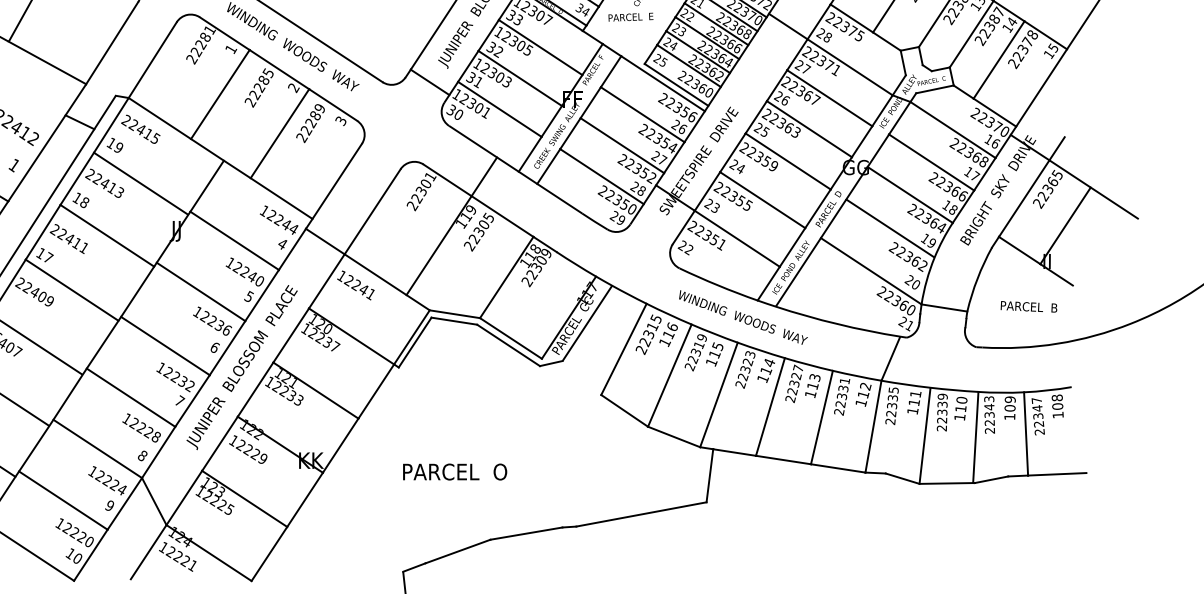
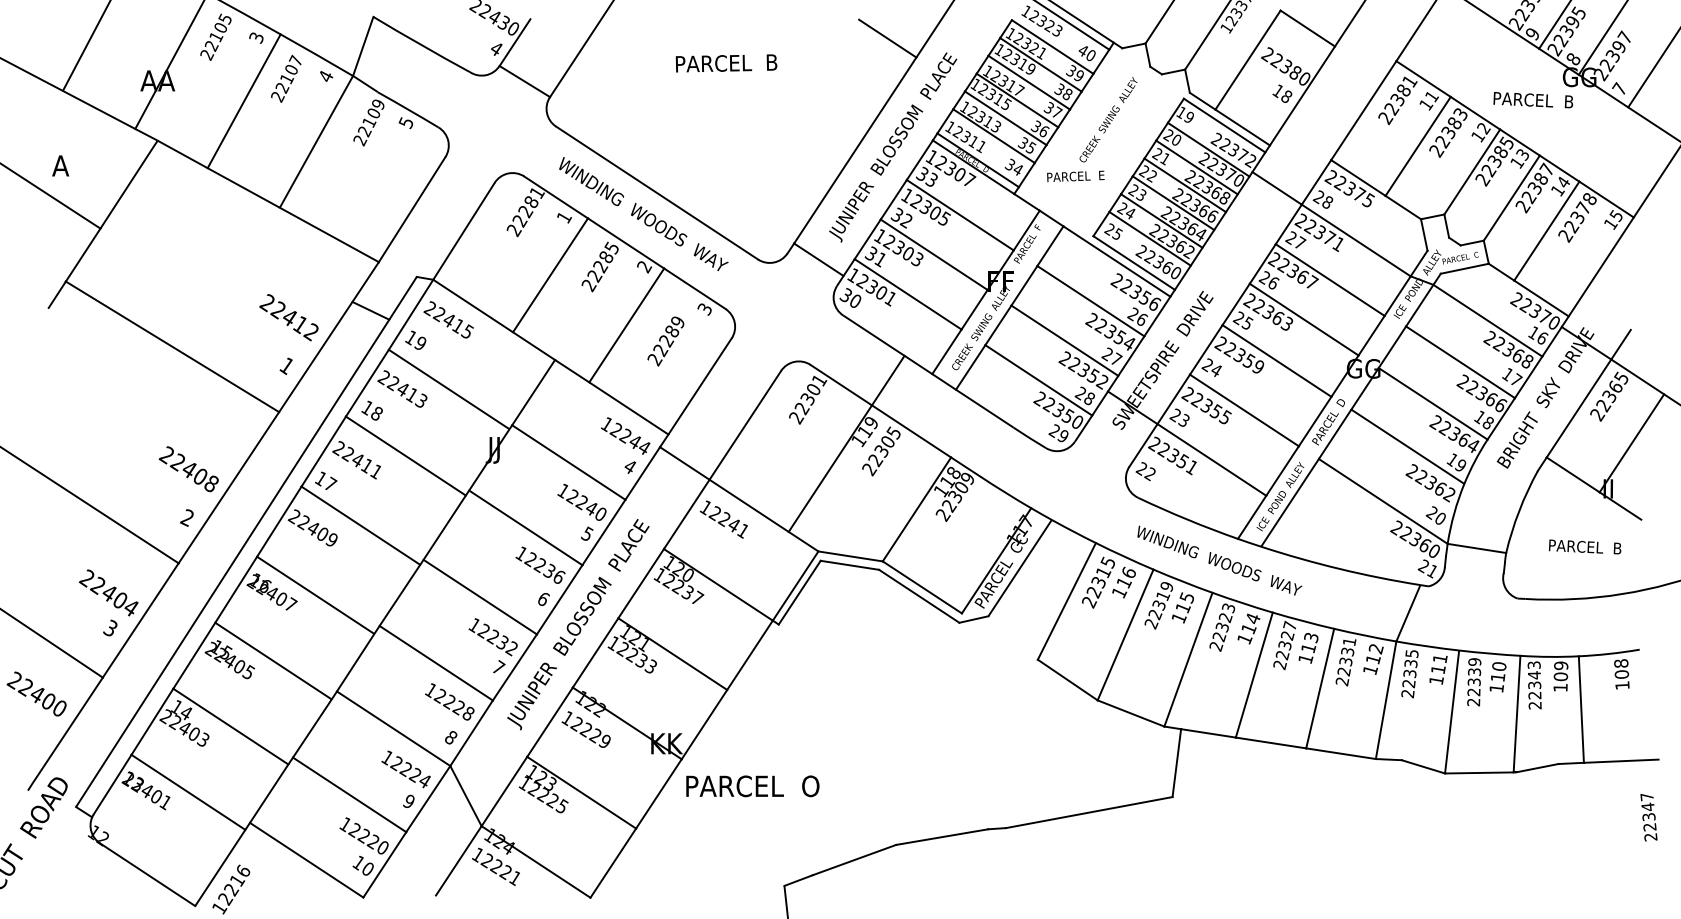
text: (310, 123) -> (665, 341), moved
text: (1037, 416) -> (1648, 817), moved
text: (454, 472) -> (752, 786), moved

